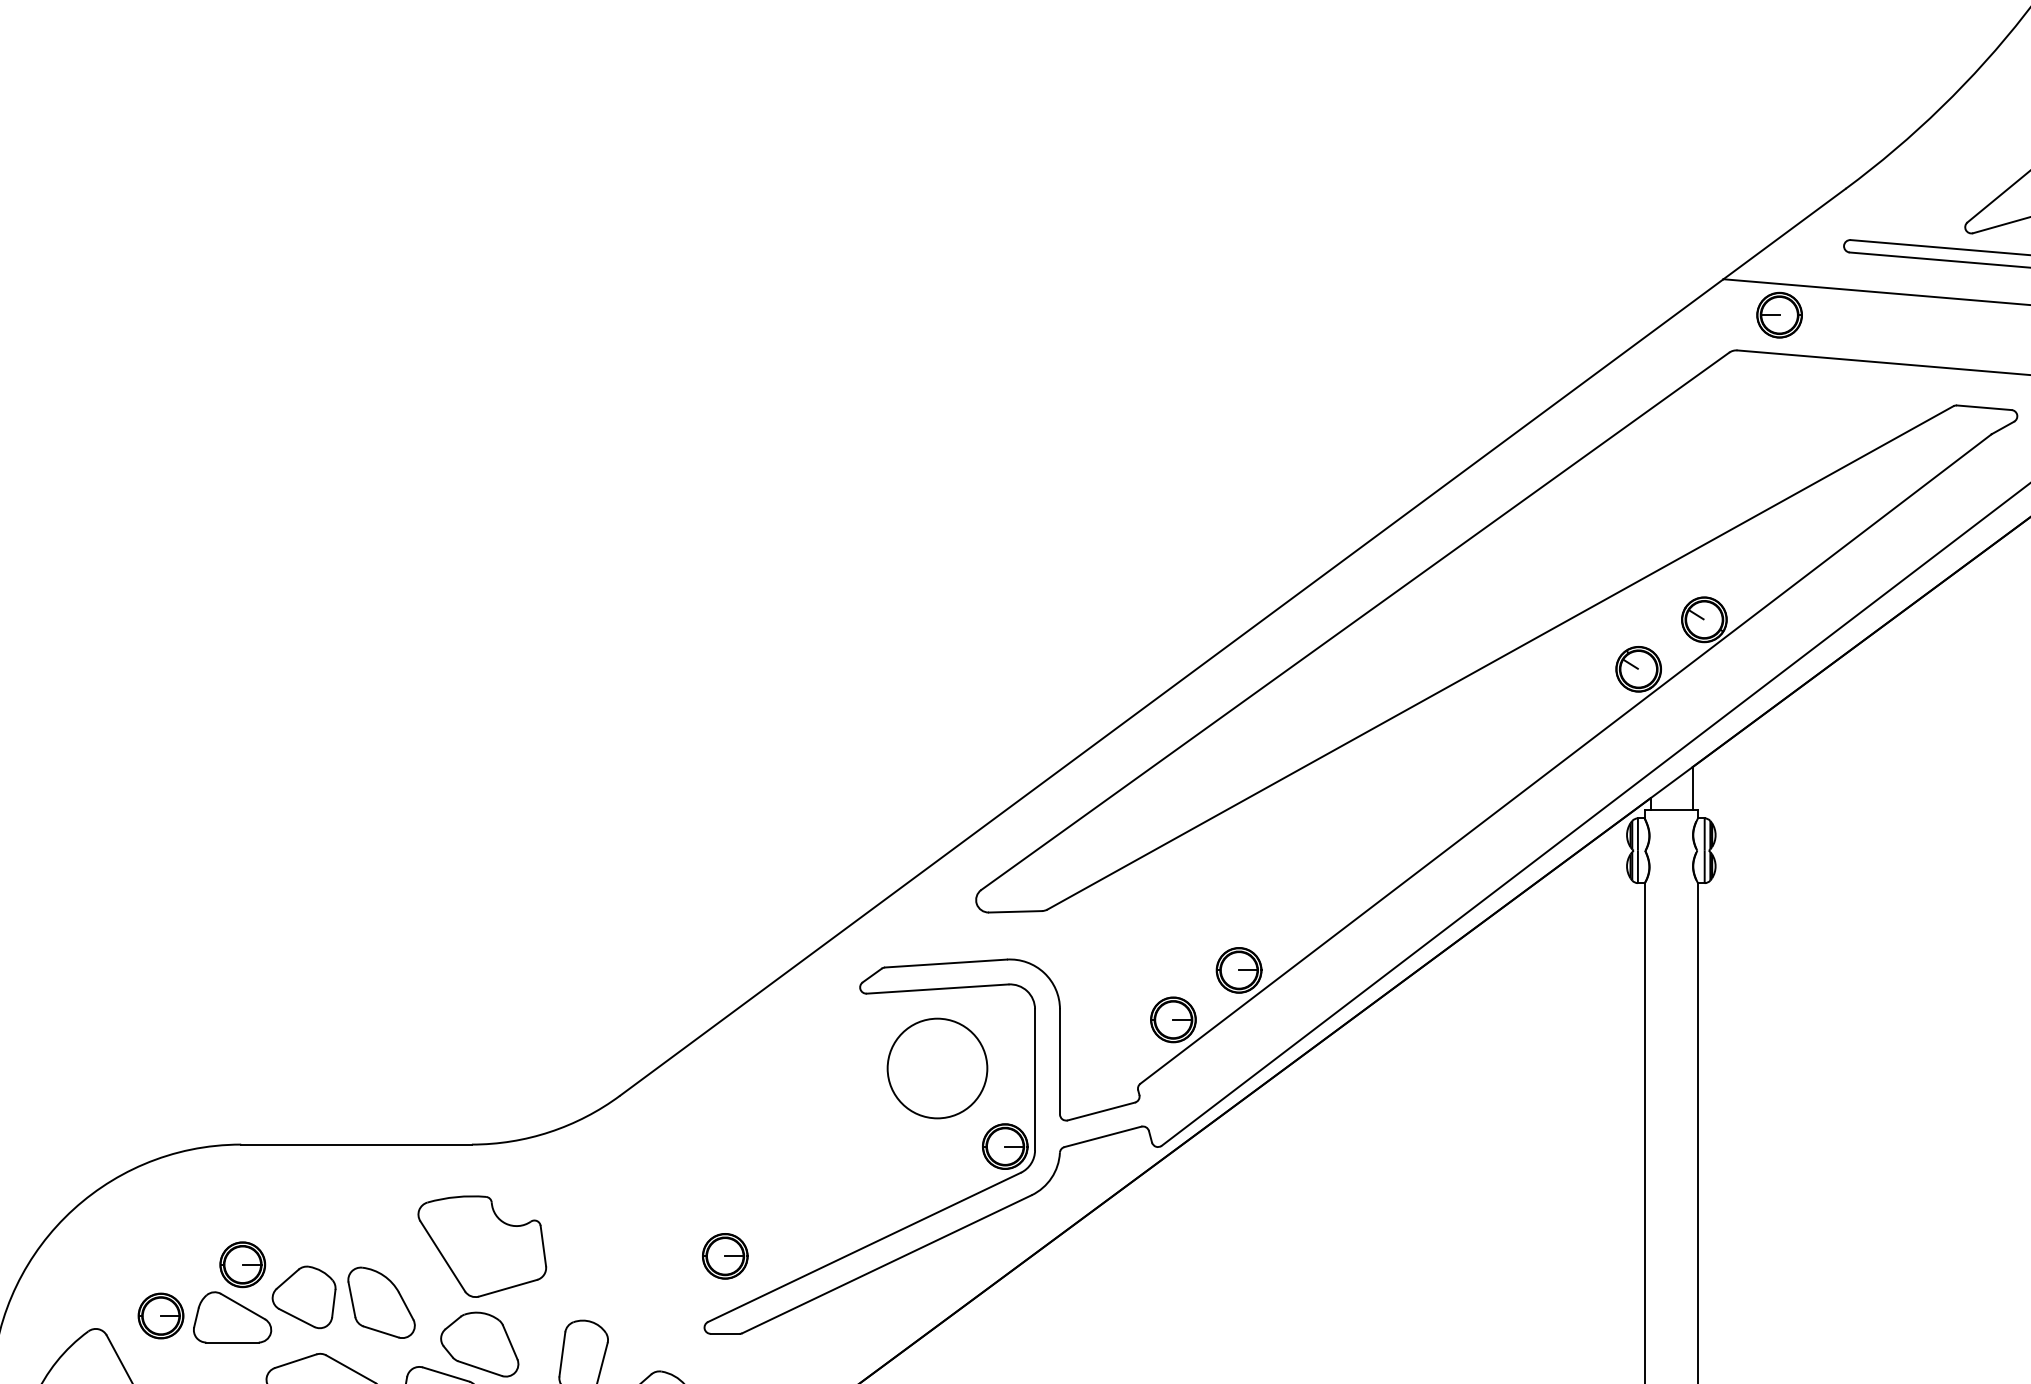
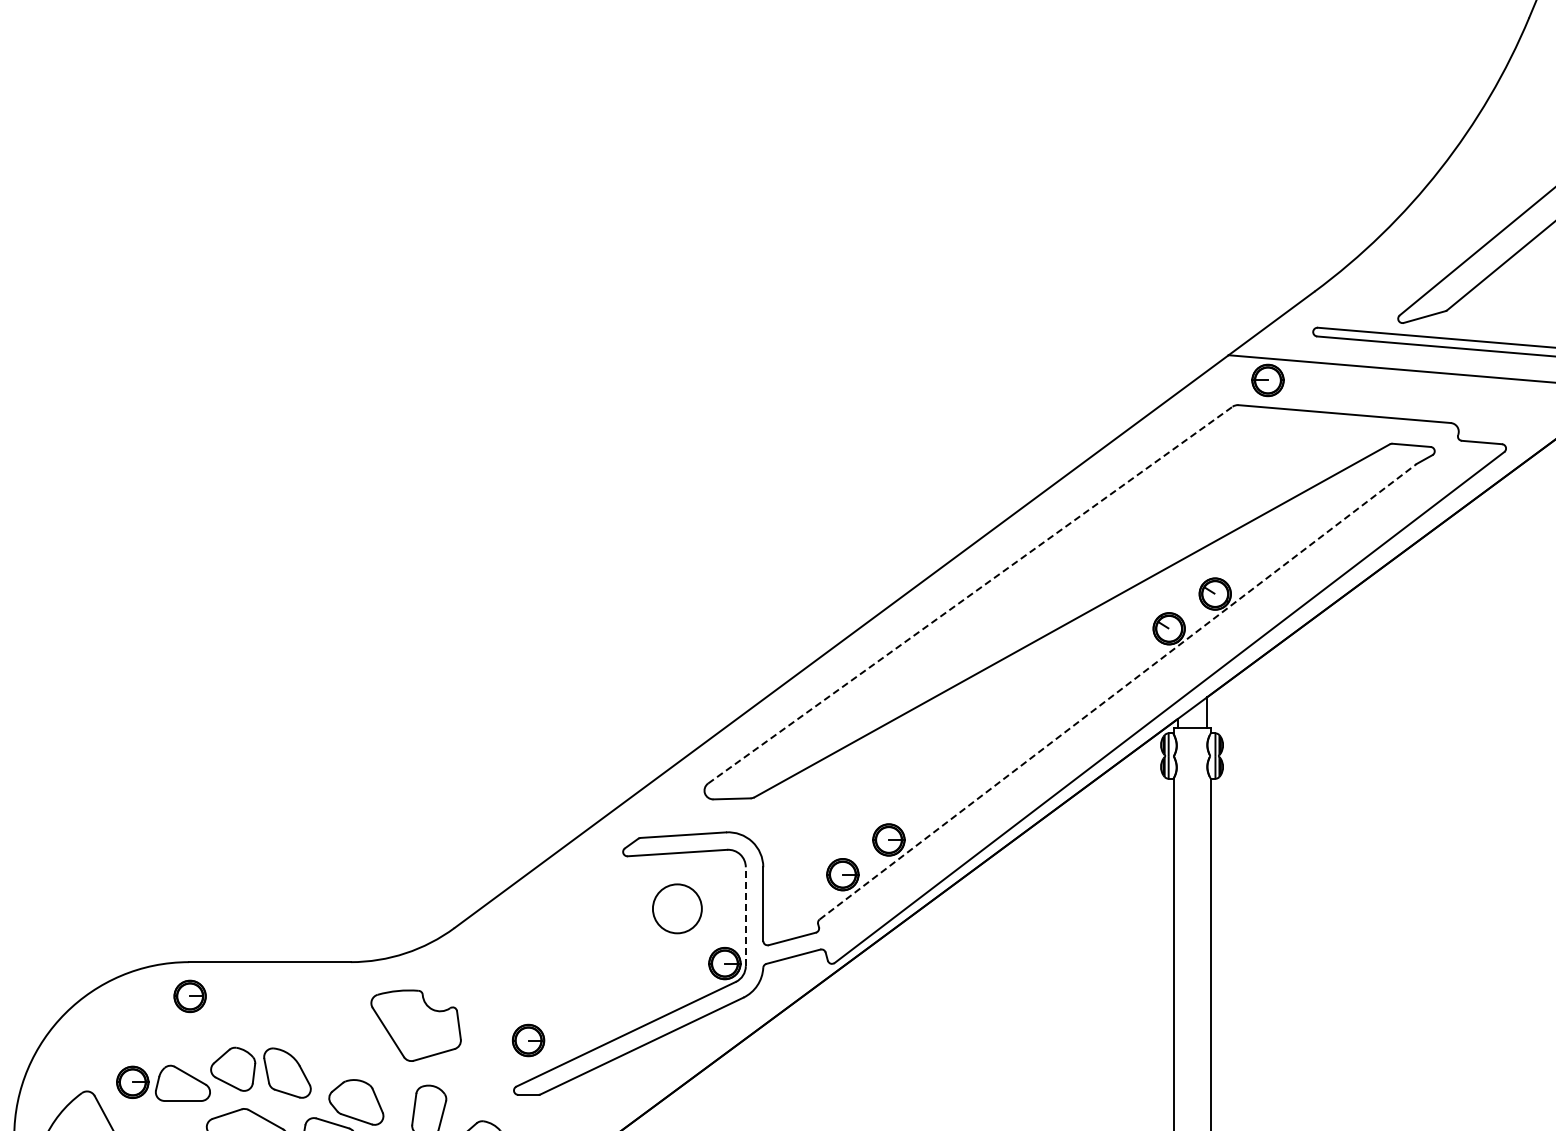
line: (1355, 621) -> (970, 595), solid -> dashed
line: (1566, 758) -> (1118, 691), solid -> dashed
circle: (937, 1068) -> (677, 908), size x0.7
line: (1034, 1079) -> (745, 916), solid -> dashed
part: (481, 1246) -> (415, 1025), moved
part: (241, 1263) -> (189, 995), moved

